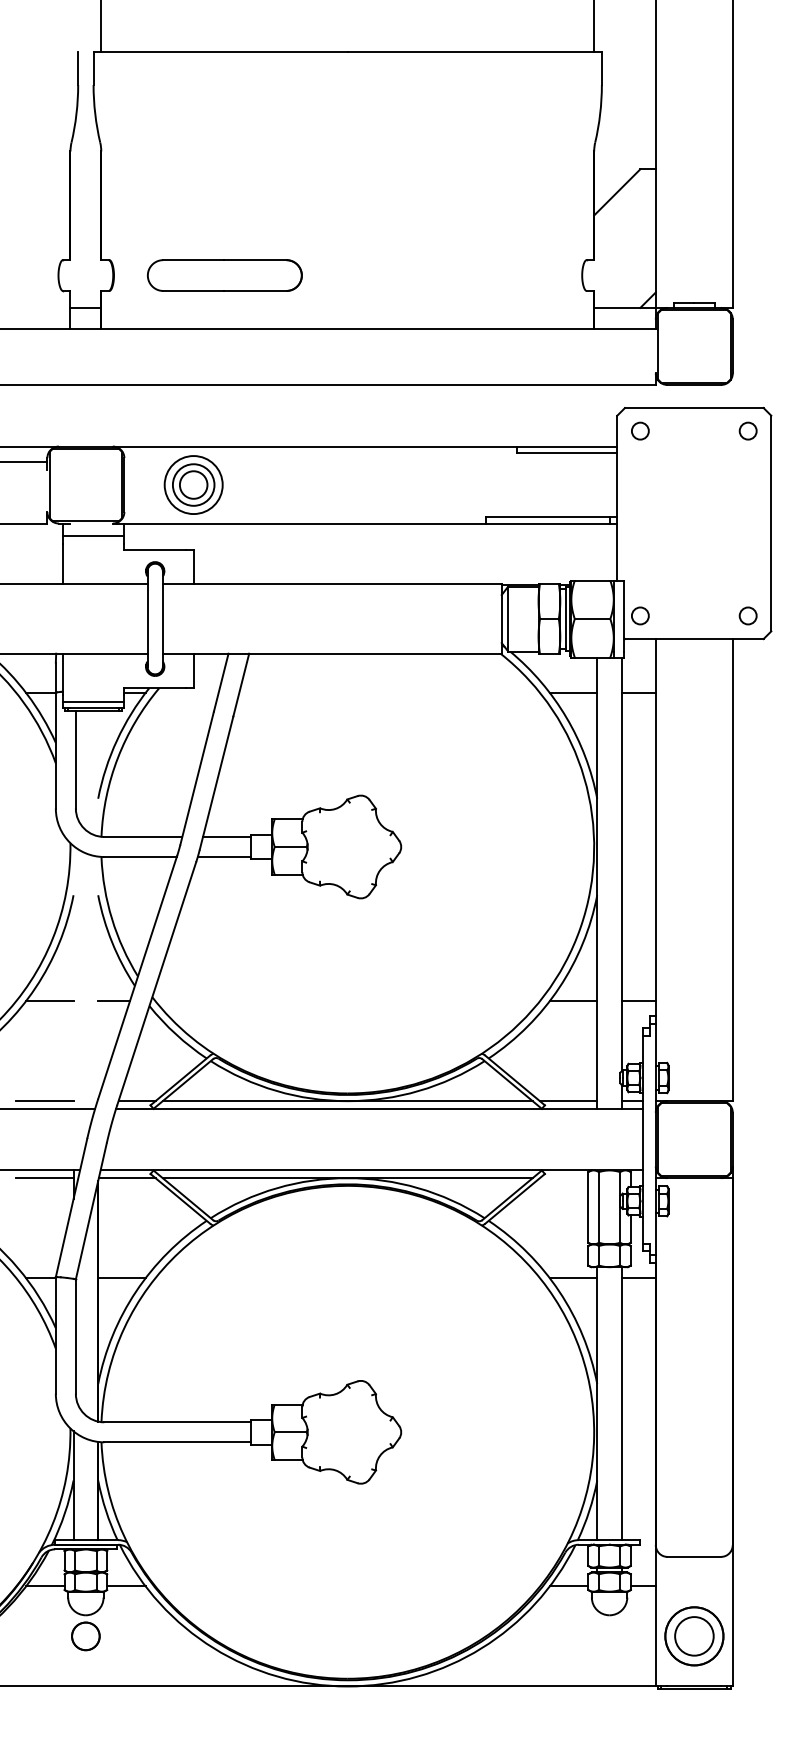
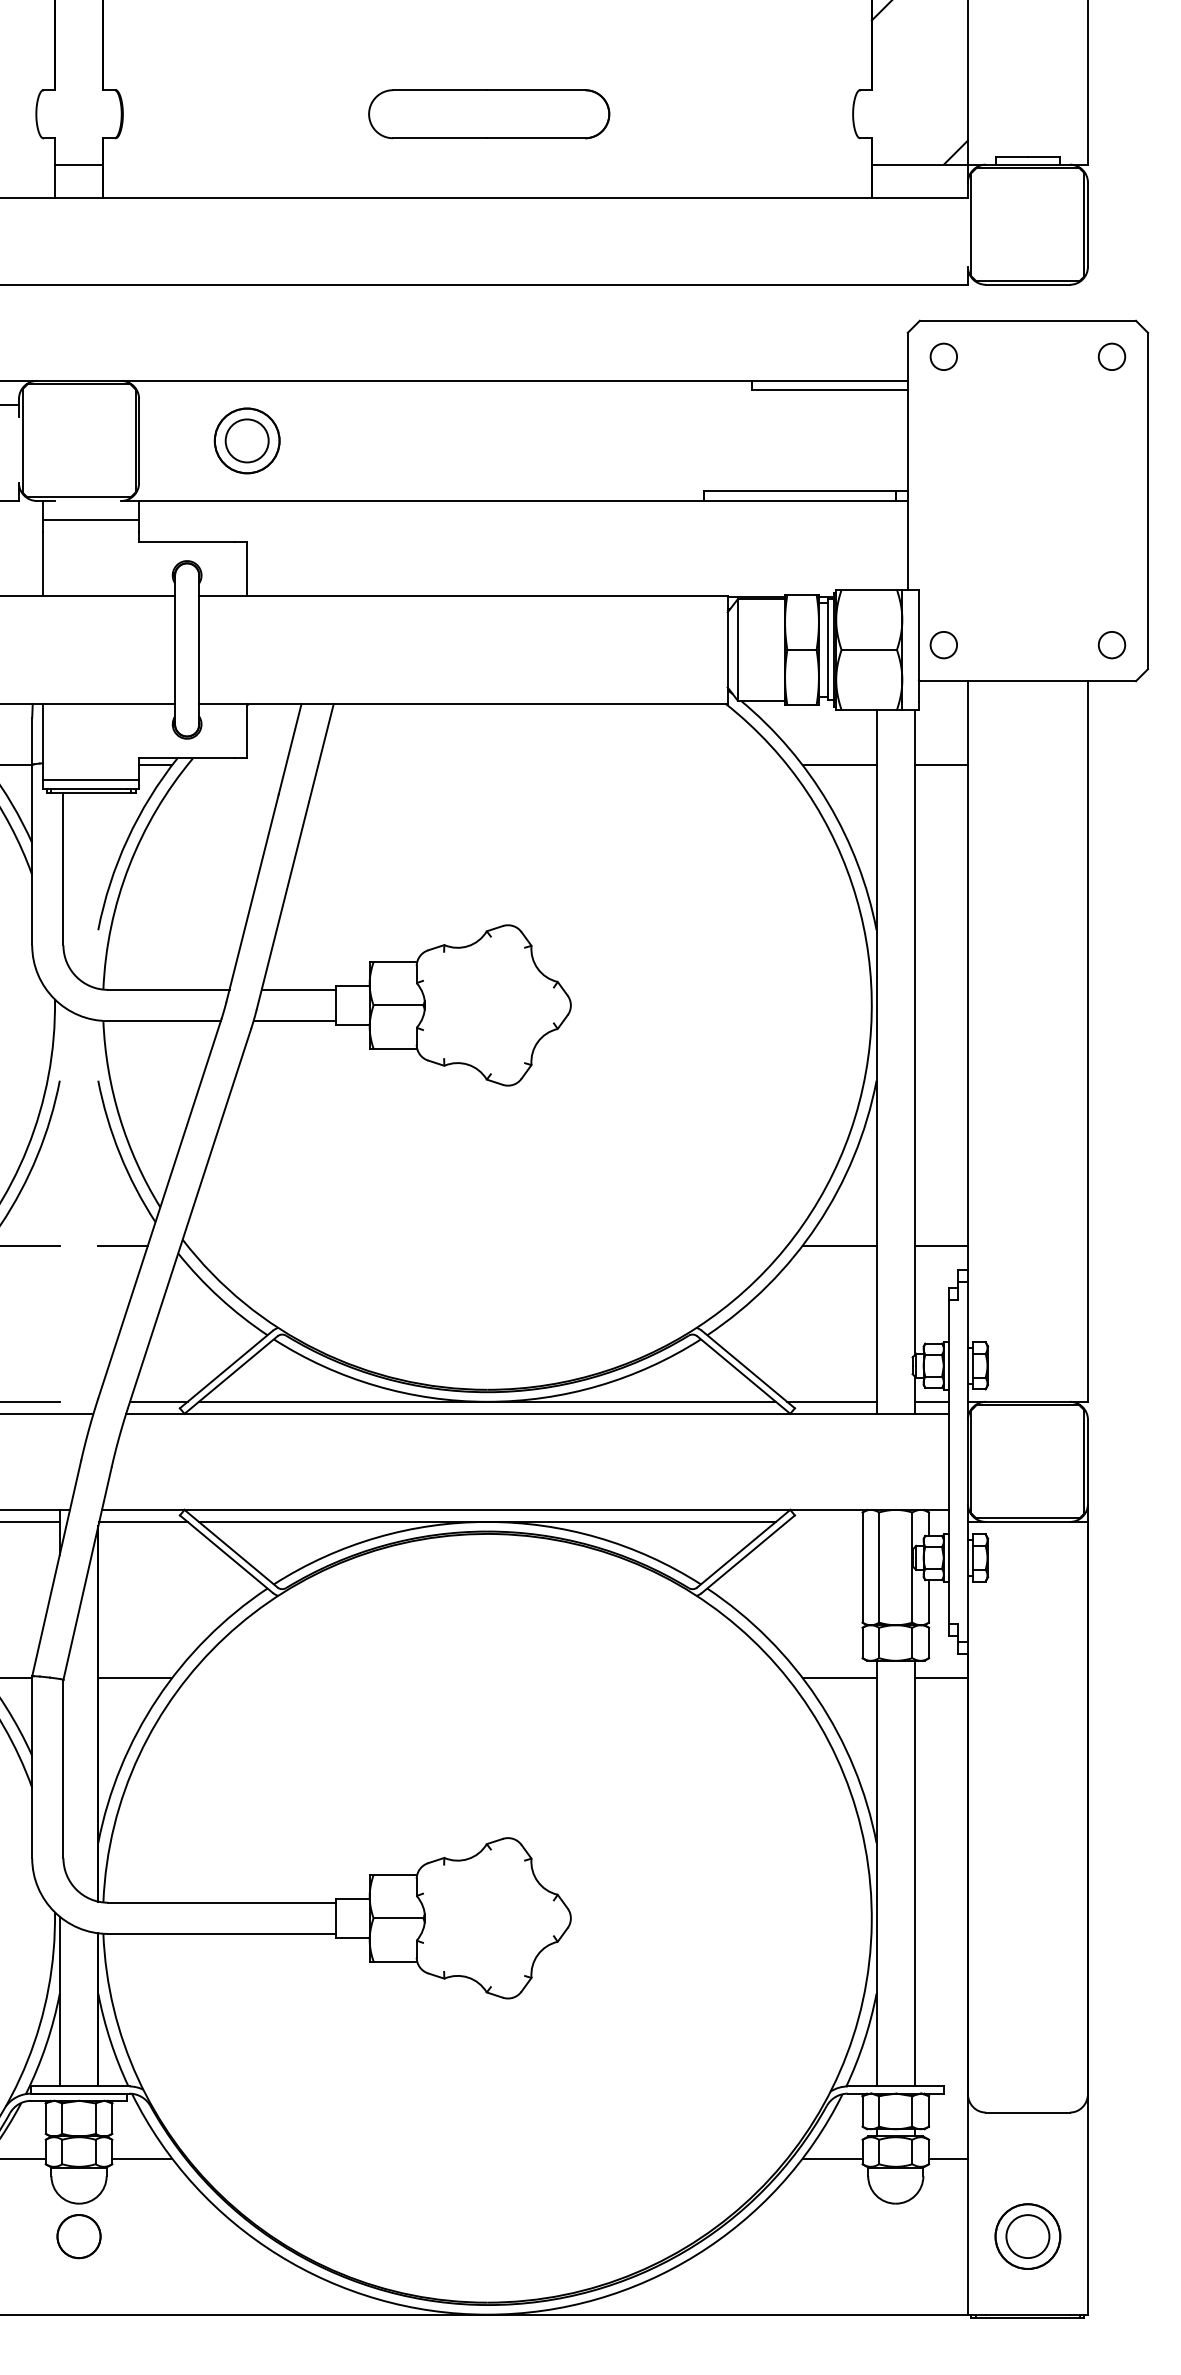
part: (224, 275) -> (488, 114), moved
circle: (193, 484) -> (246, 440), size x0.71
part: (693, 1636) -> (1026, 2236), size x0.71

